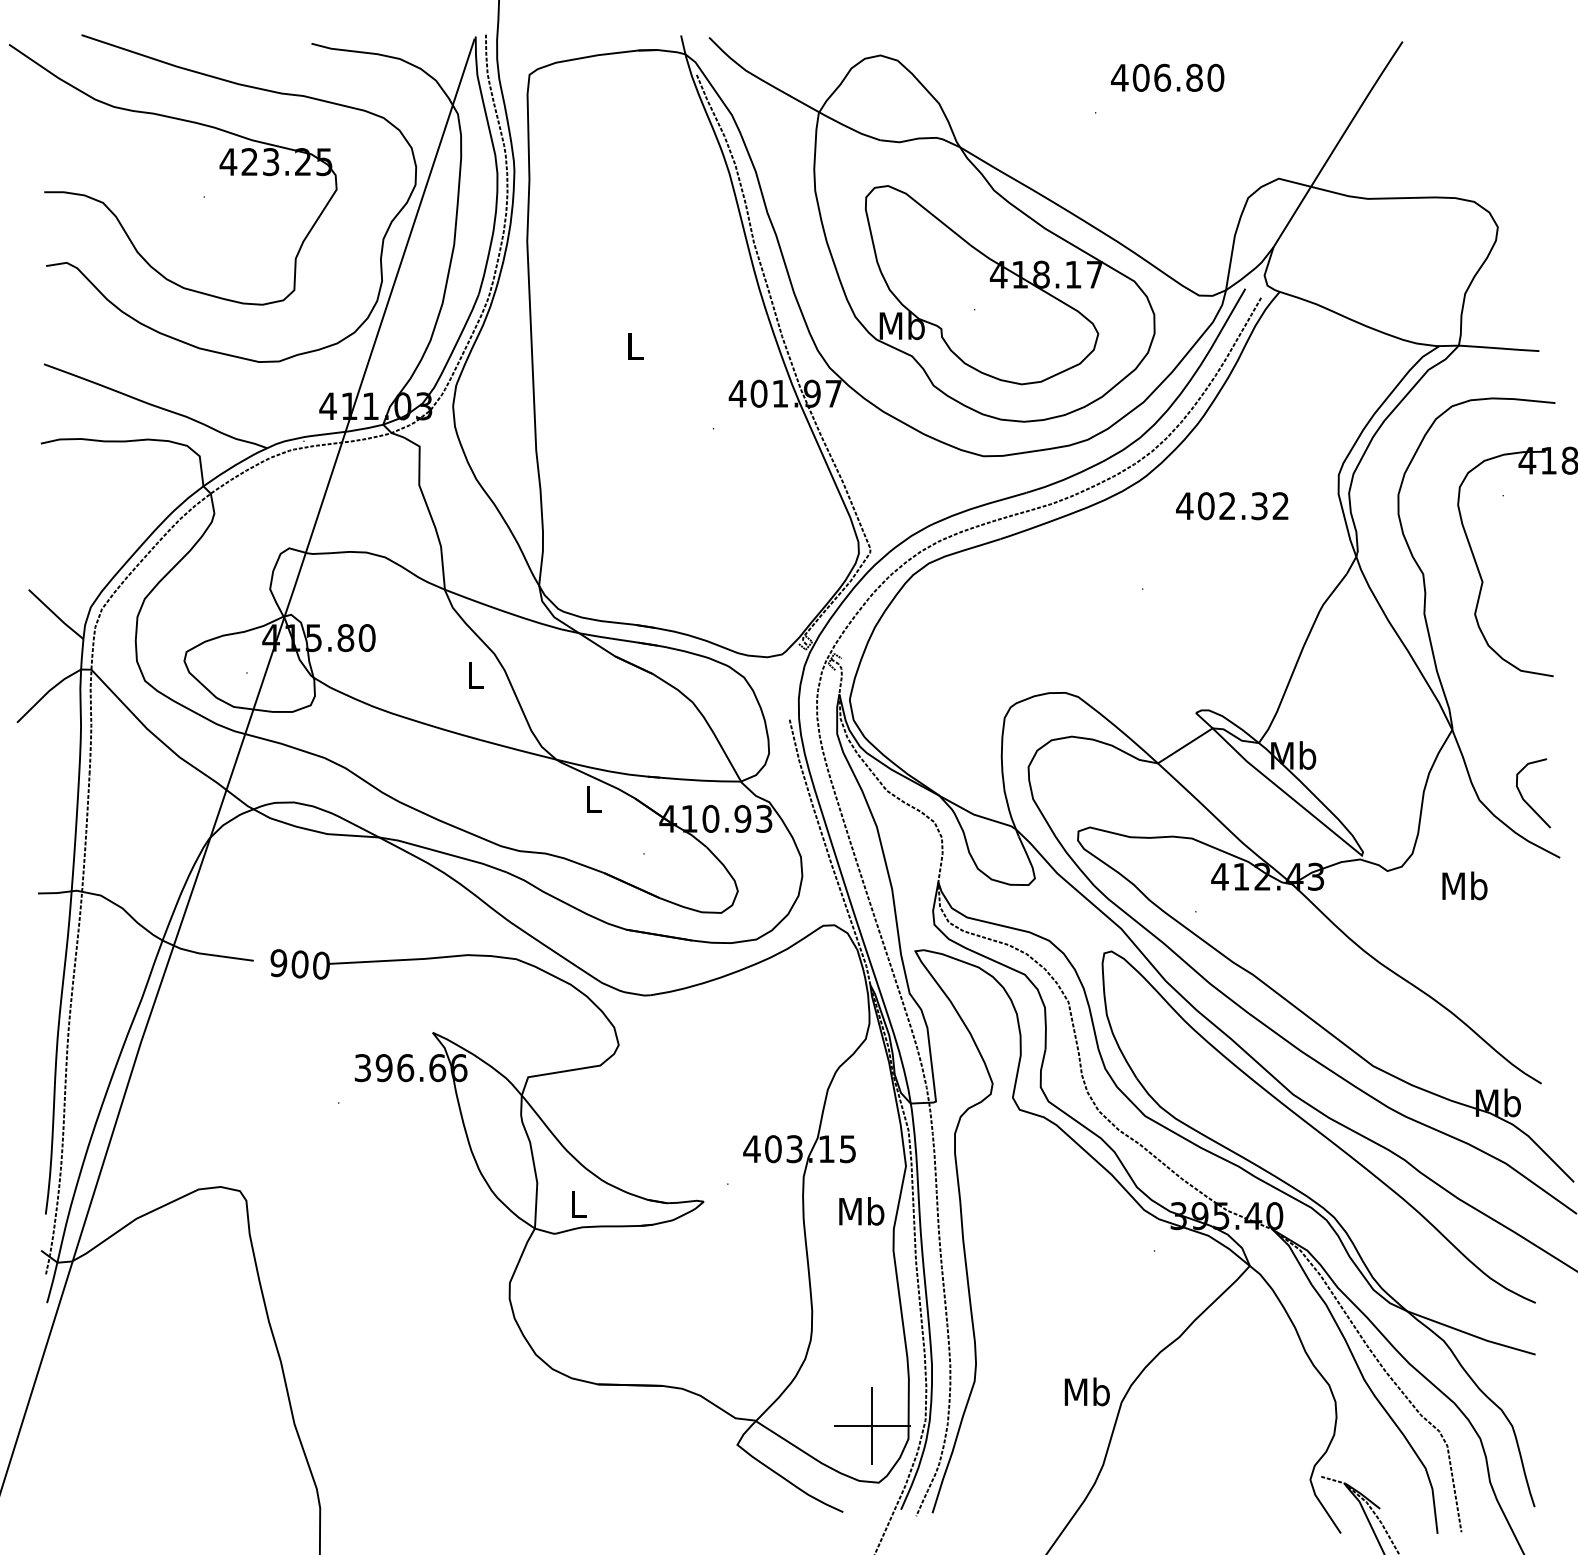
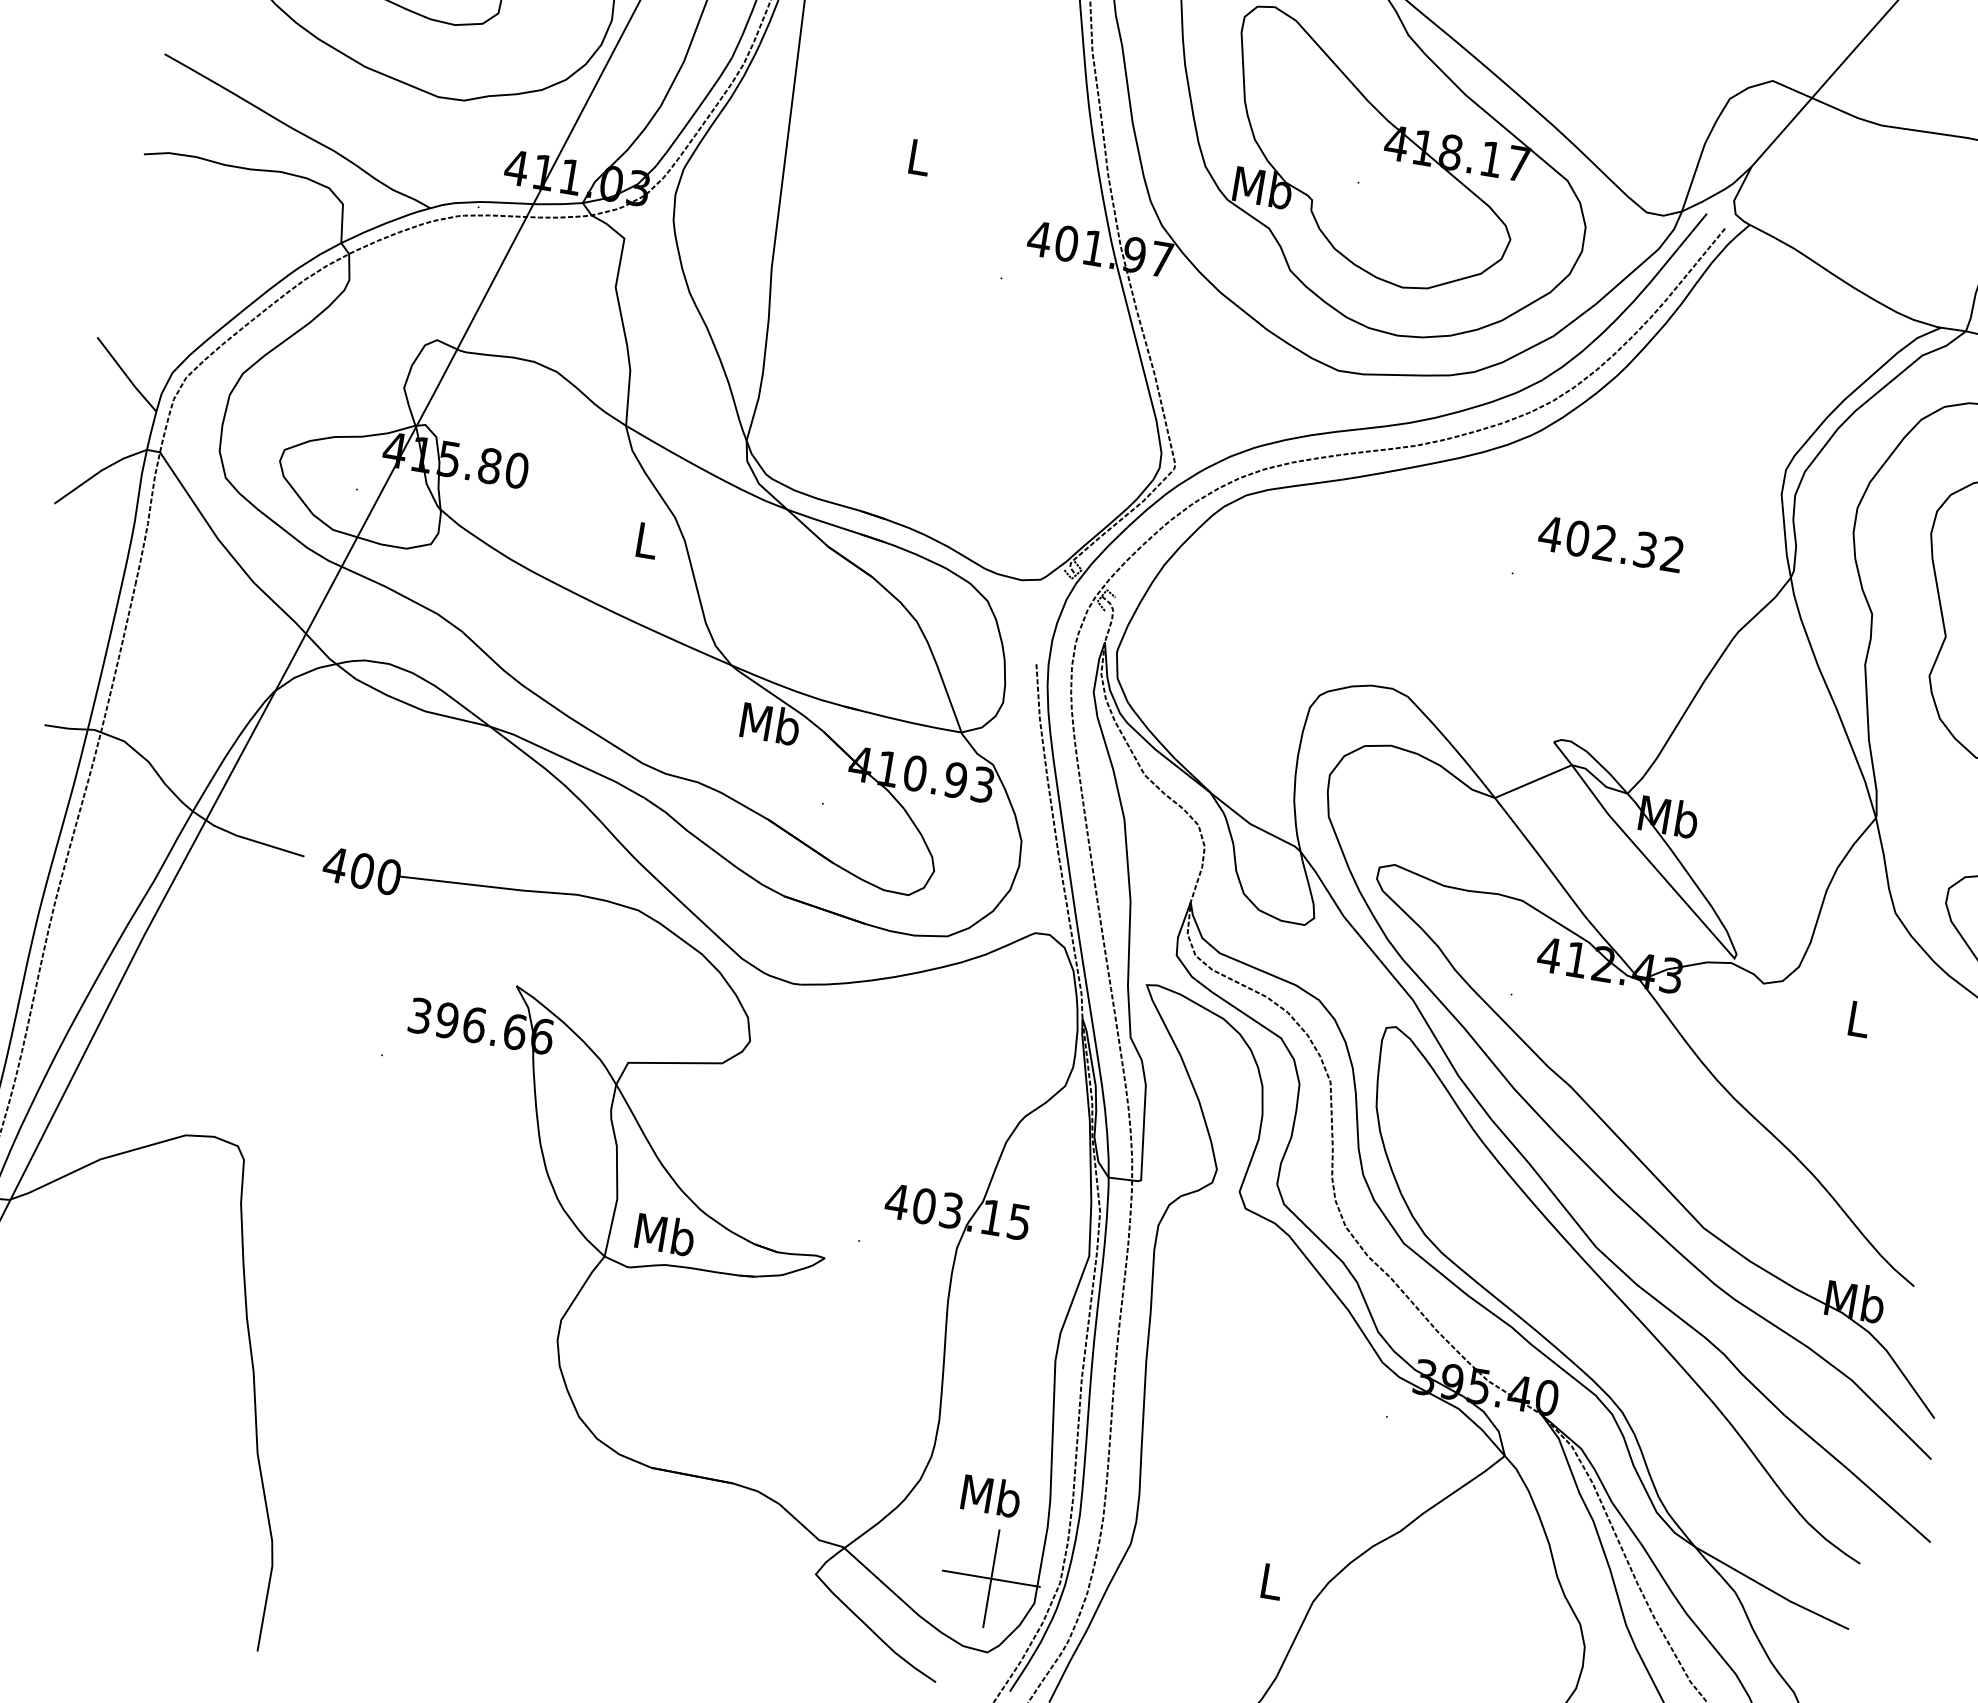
text: (1232, 506) -> (1611, 544), moved
text: (593, 799) -> (770, 723), L -> Mb
text: (1464, 885) -> (1858, 1018), Mb -> L
text: (278, 963) -> (335, 865), 900 -> 400
text: (578, 1203) -> (665, 1233), L -> Mb
text: (861, 1211) -> (990, 1496), moved
text: (1086, 1391) -> (1270, 1580), Mb -> L

